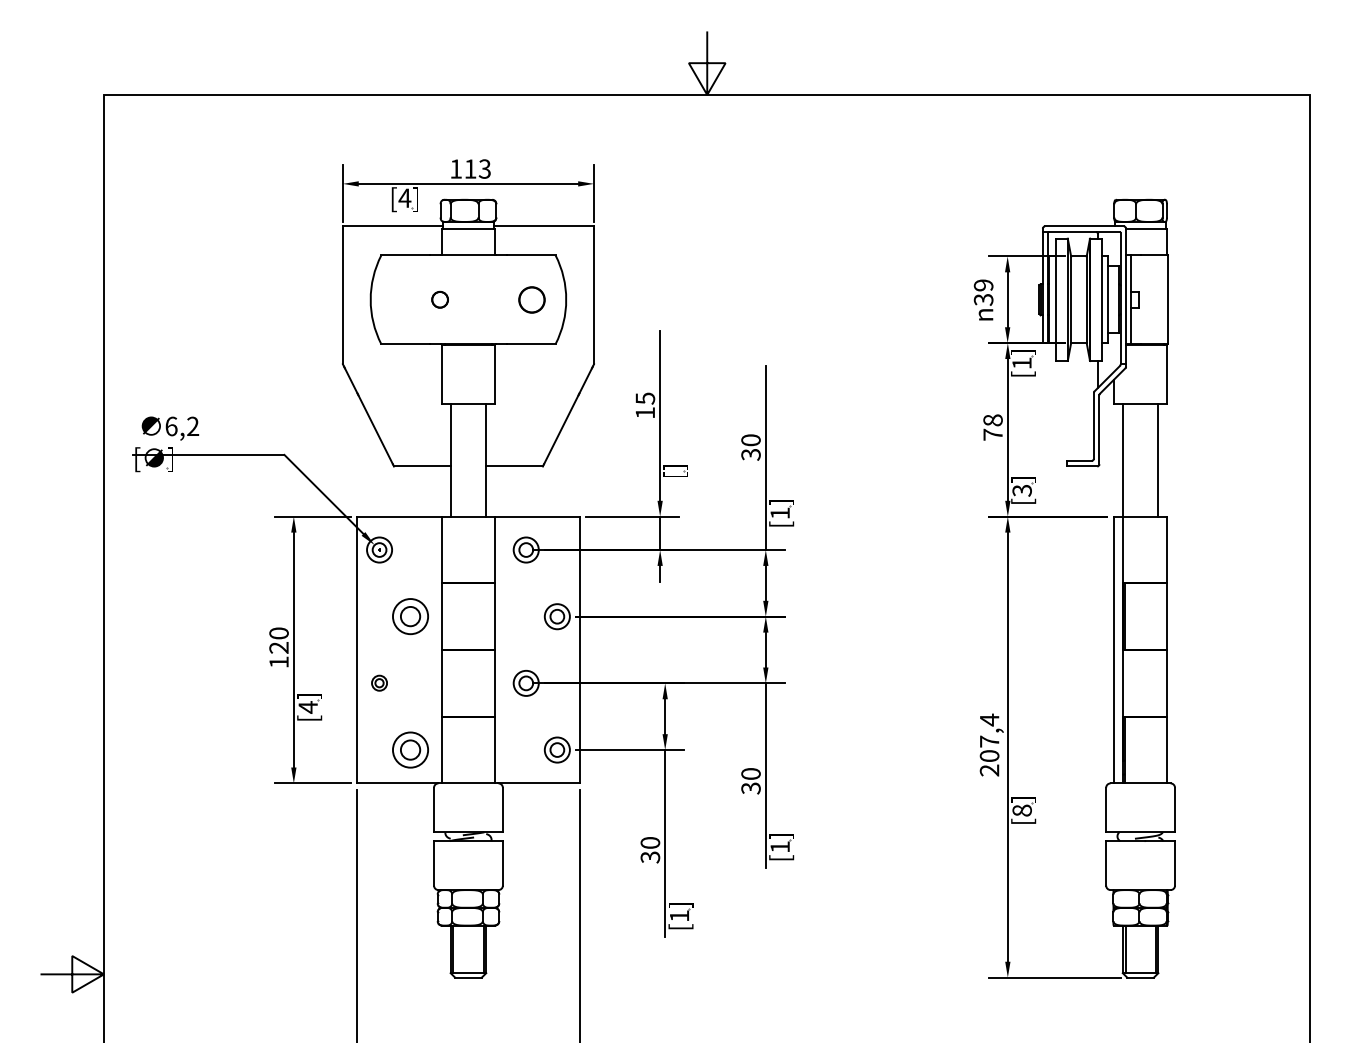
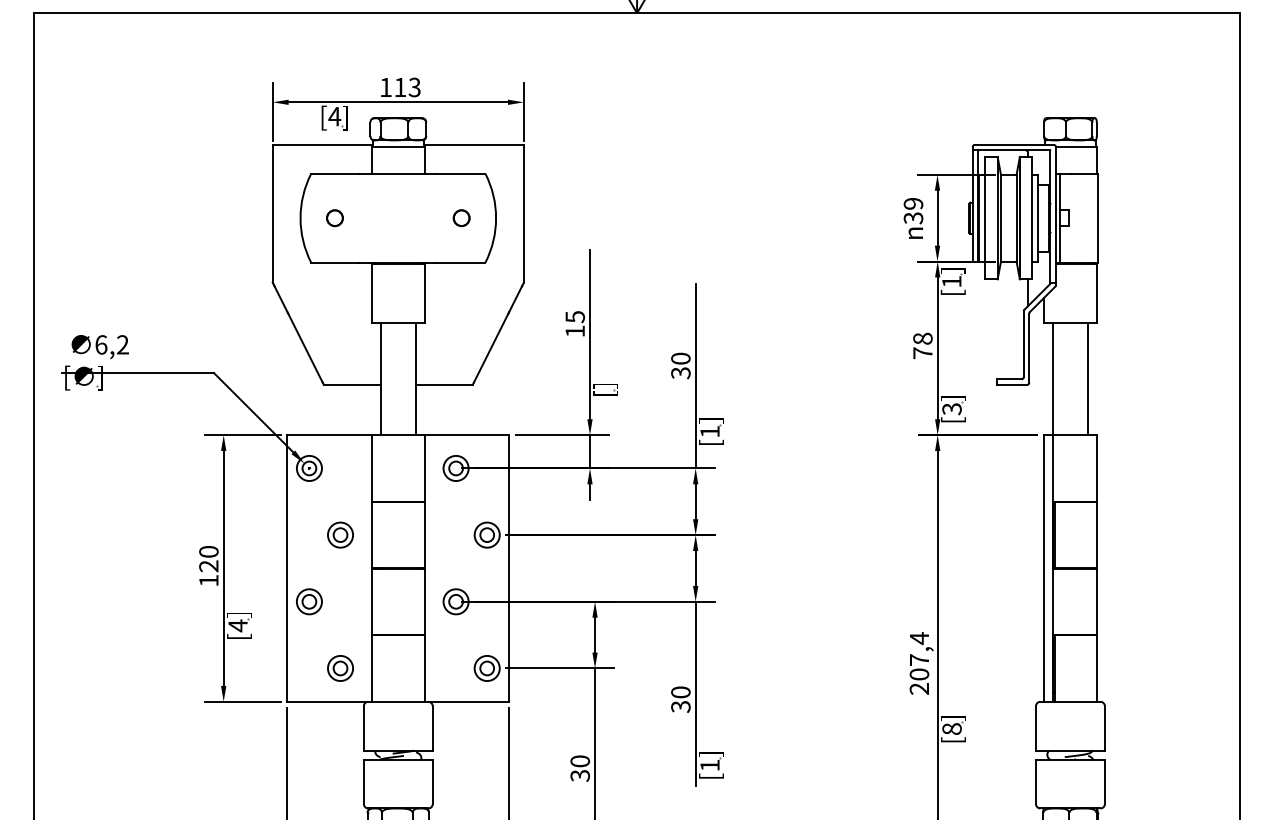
circle: (439, 299) -> (334, 217), moved
circle: (531, 299) -> (461, 217), size x0.62
part: (410, 616) -> (340, 534), size x0.71
part: (379, 682) -> (309, 600), size x1.67
part: (410, 749) -> (340, 667), size x0.71

